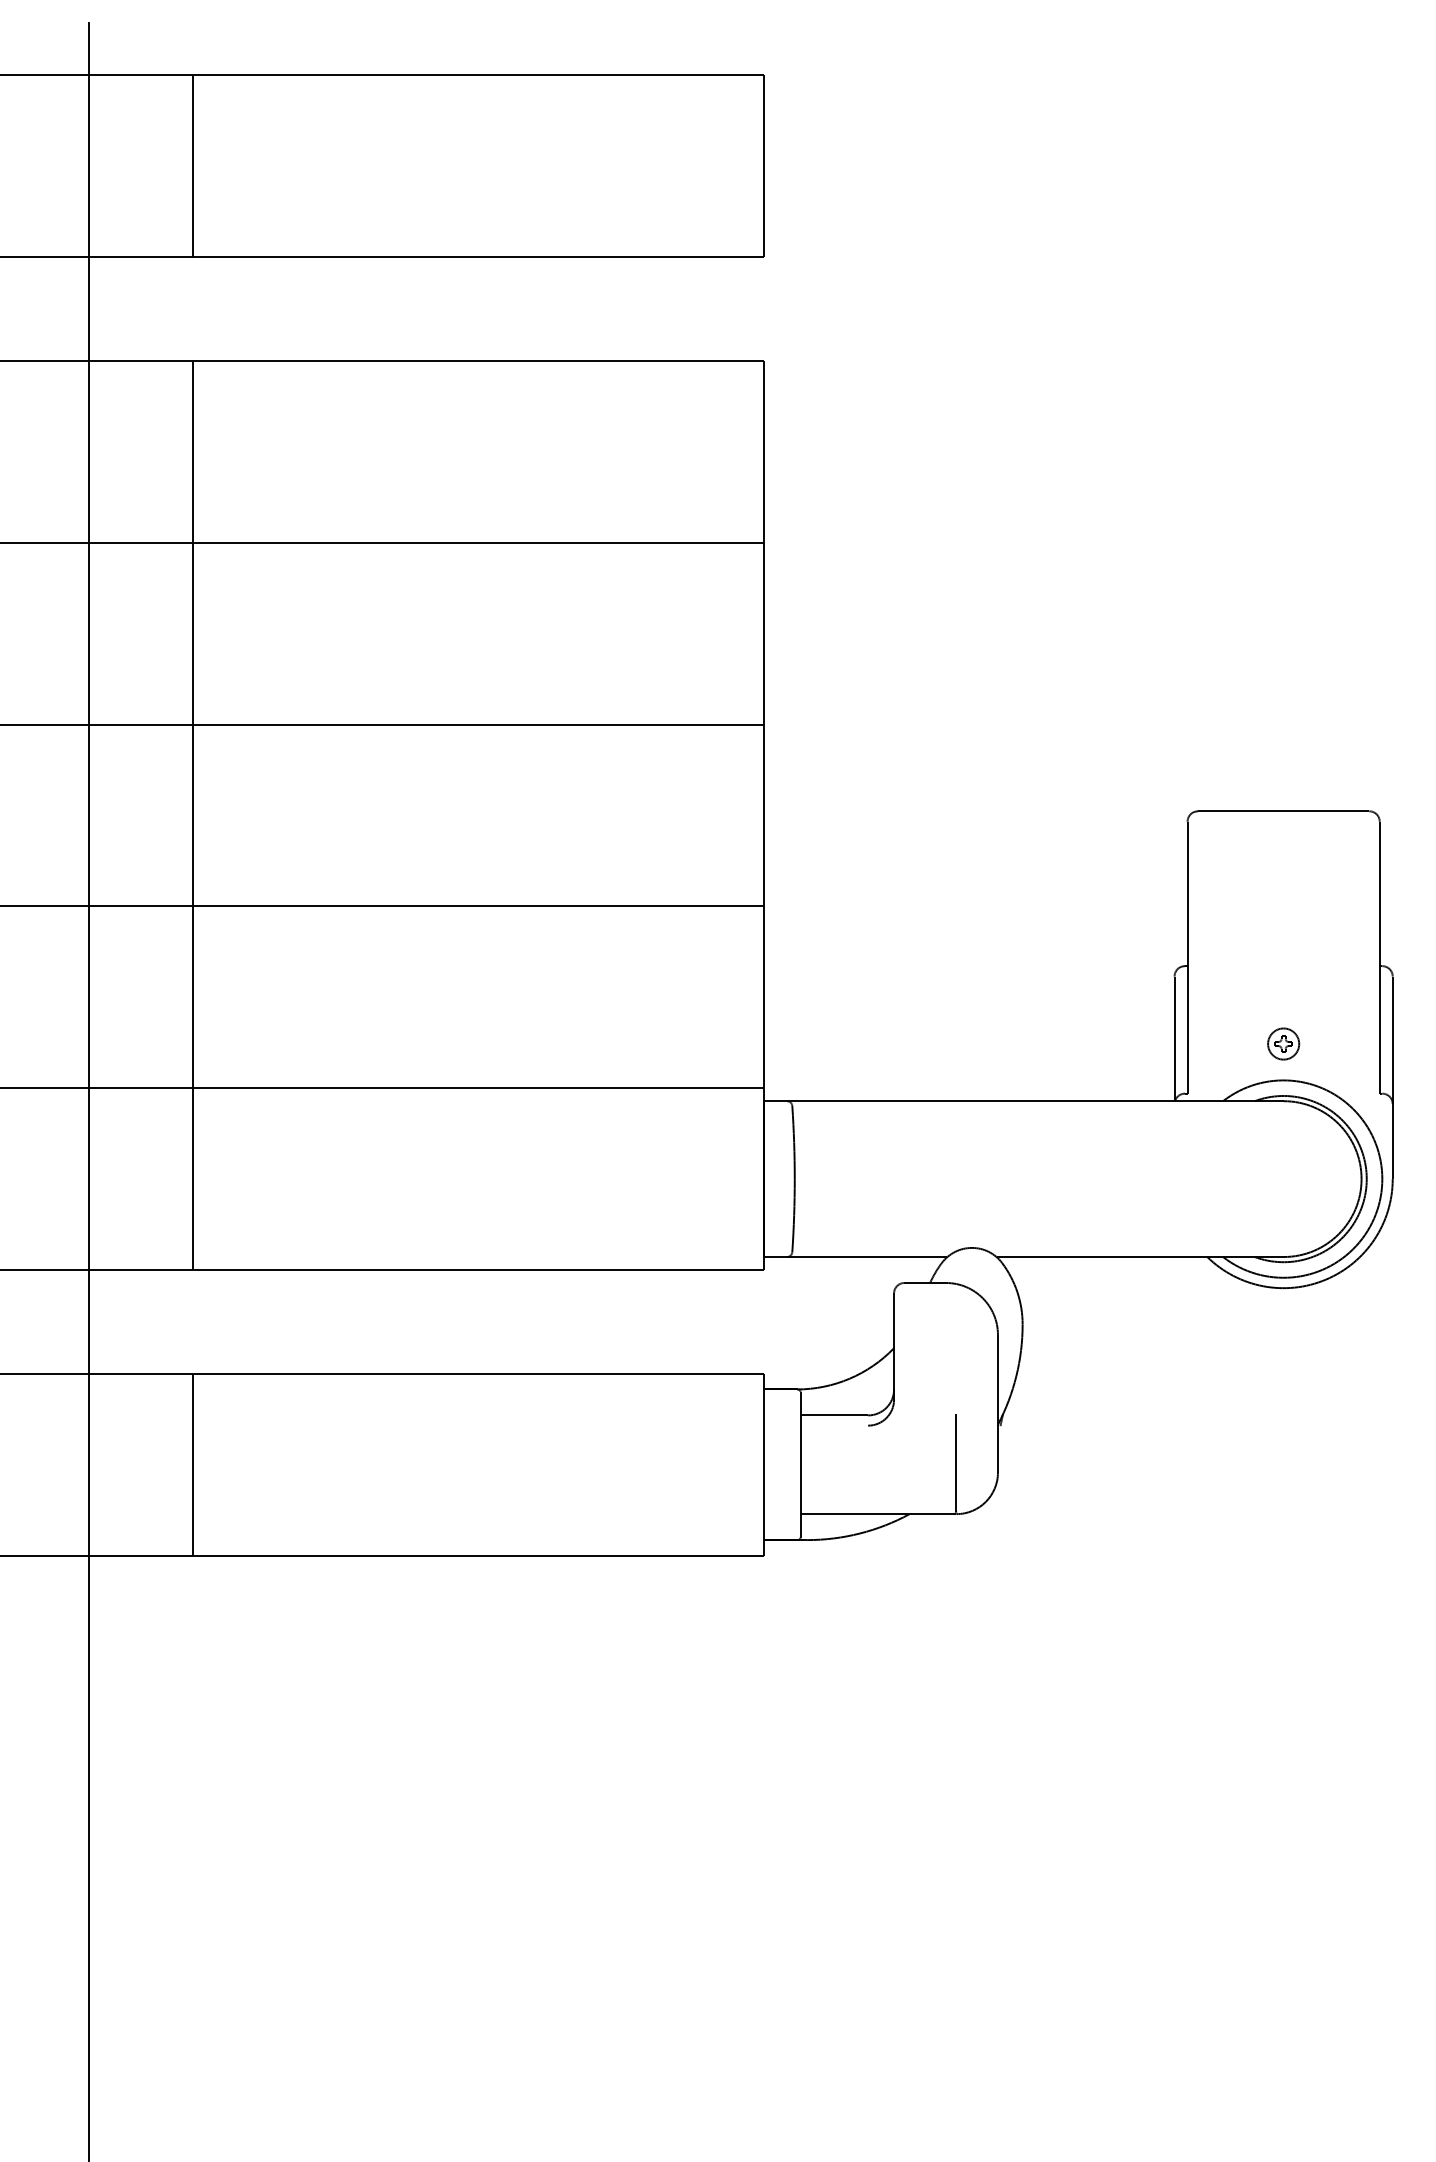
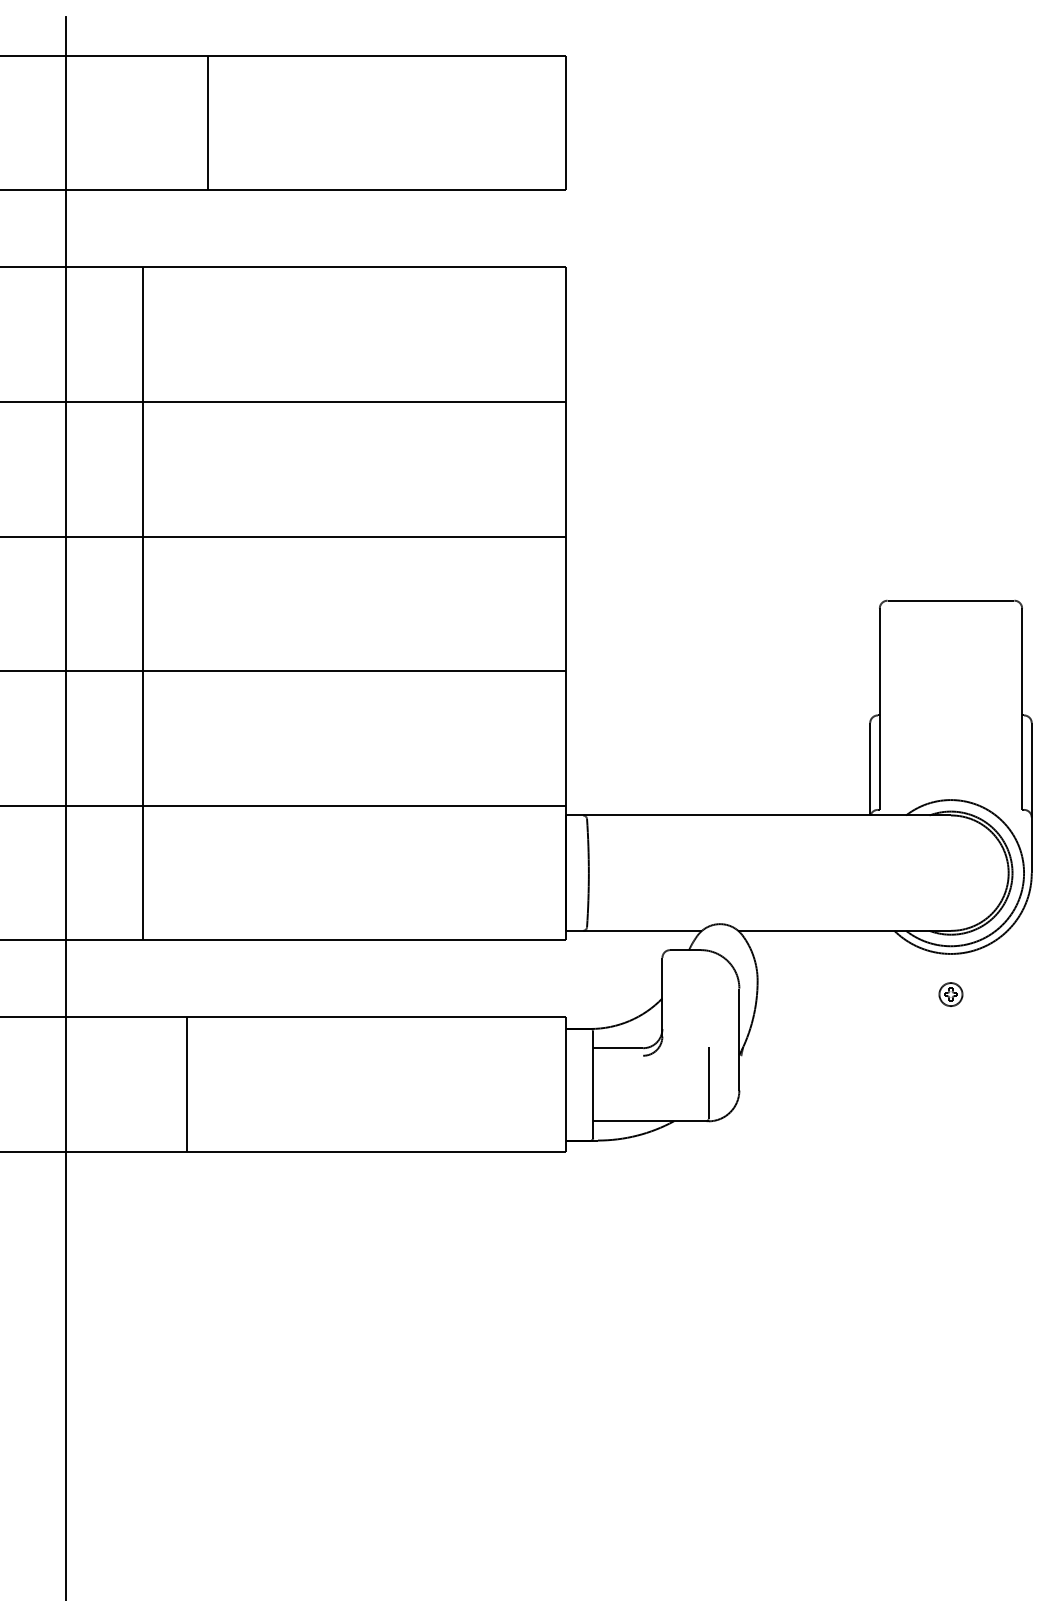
line: (192, 166) -> (207, 123), moved
part: (1283, 1043) -> (950, 994), moved
line: (192, 1464) -> (187, 1084), moved

